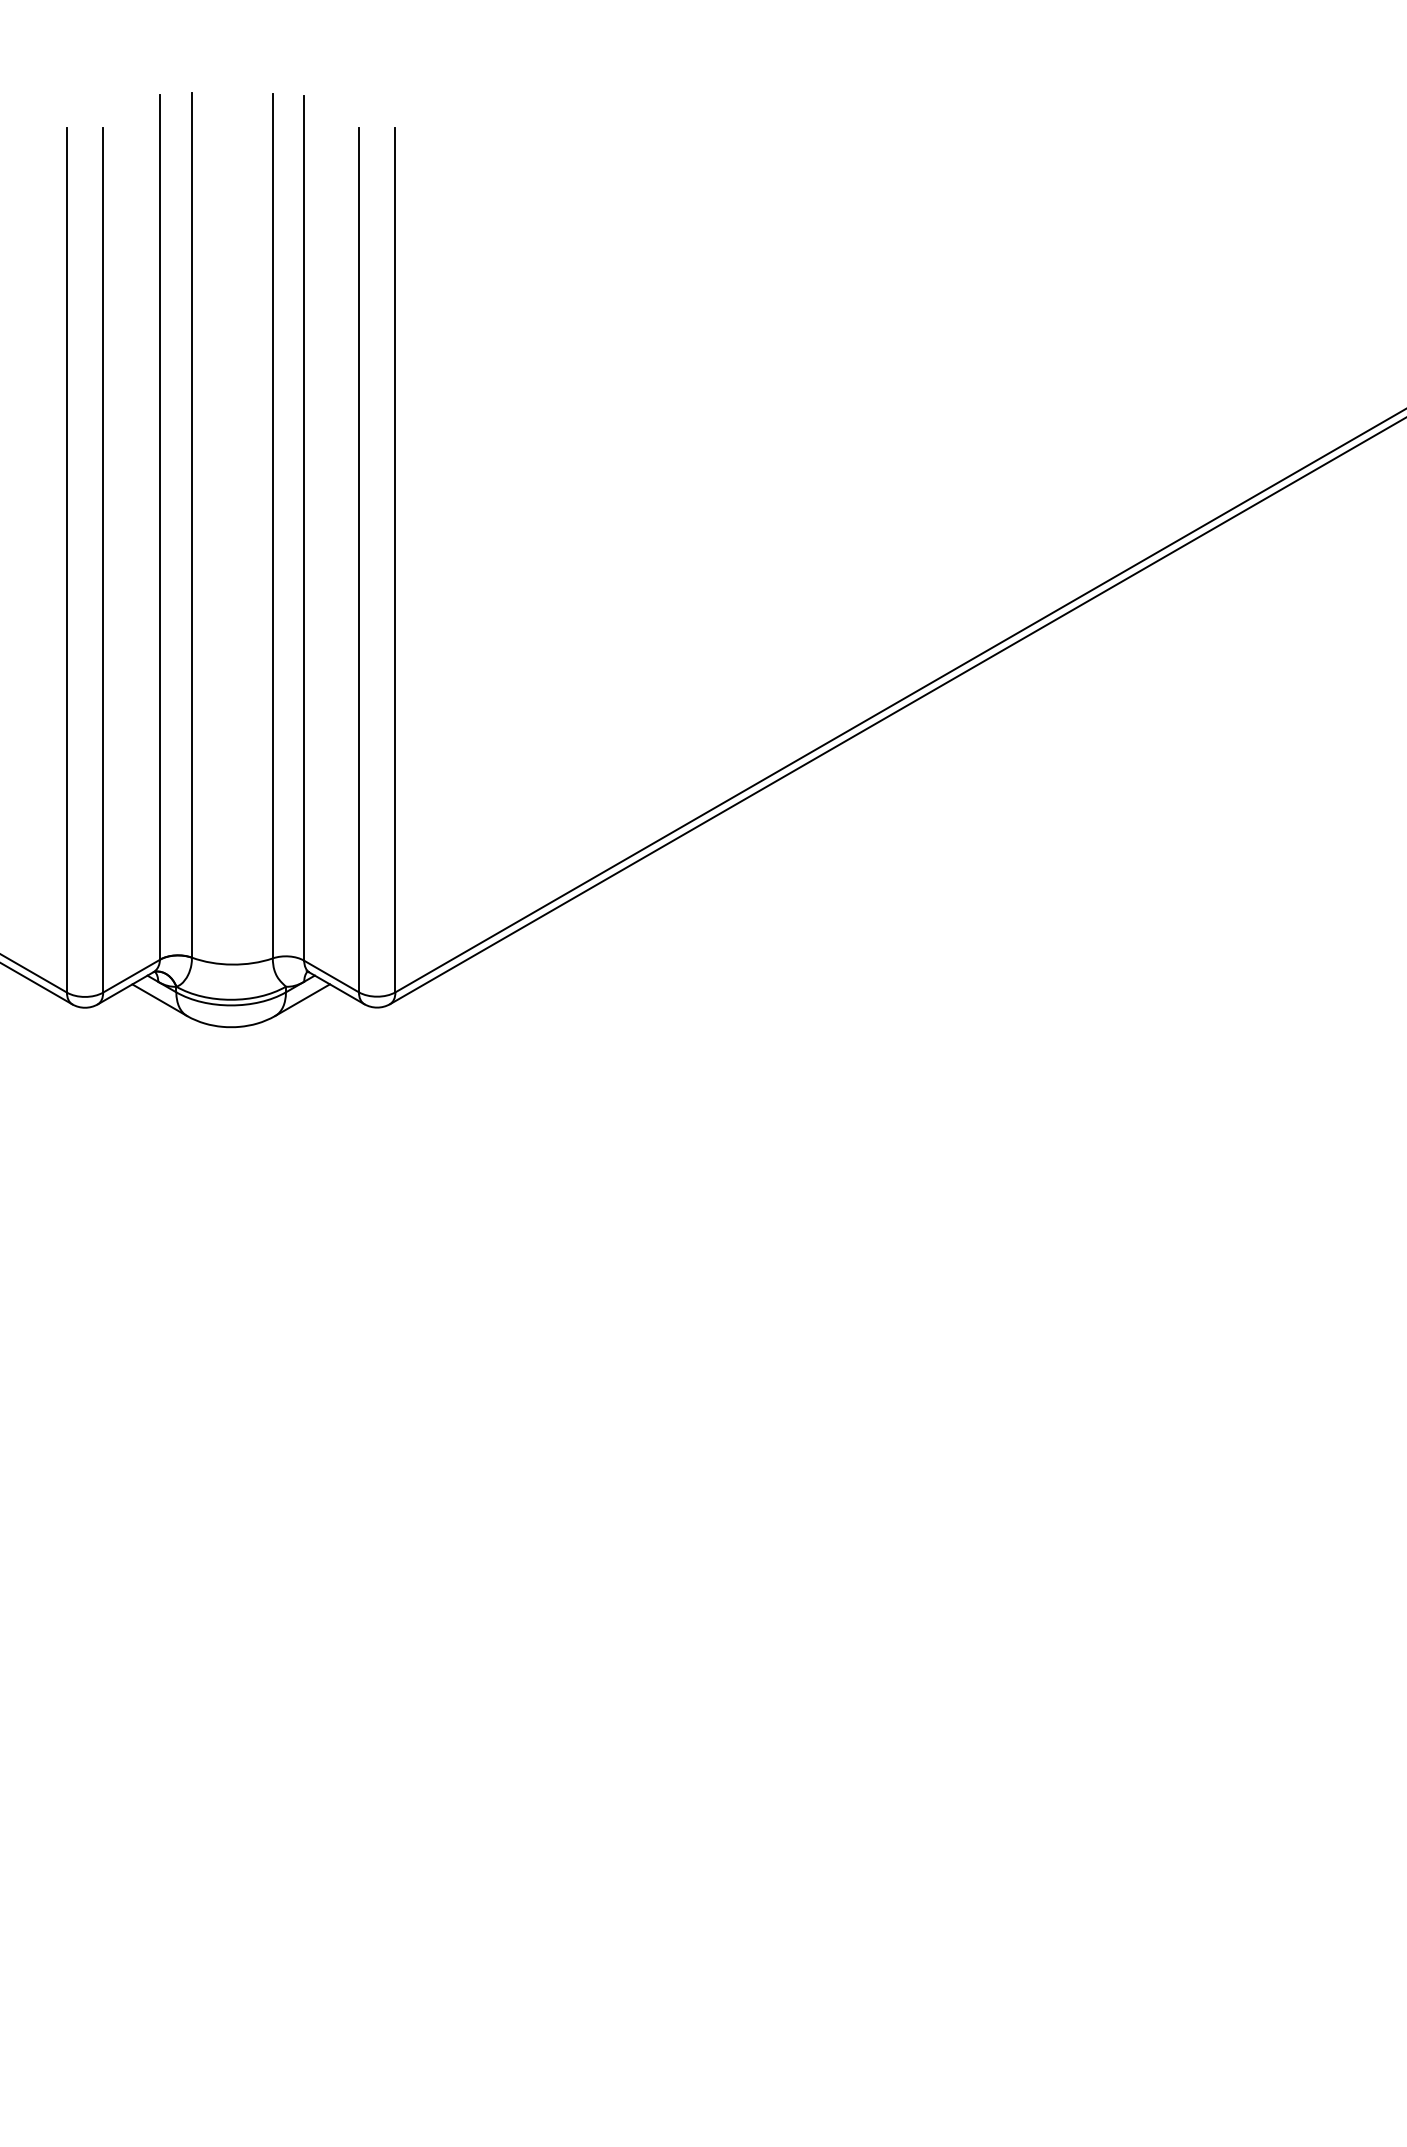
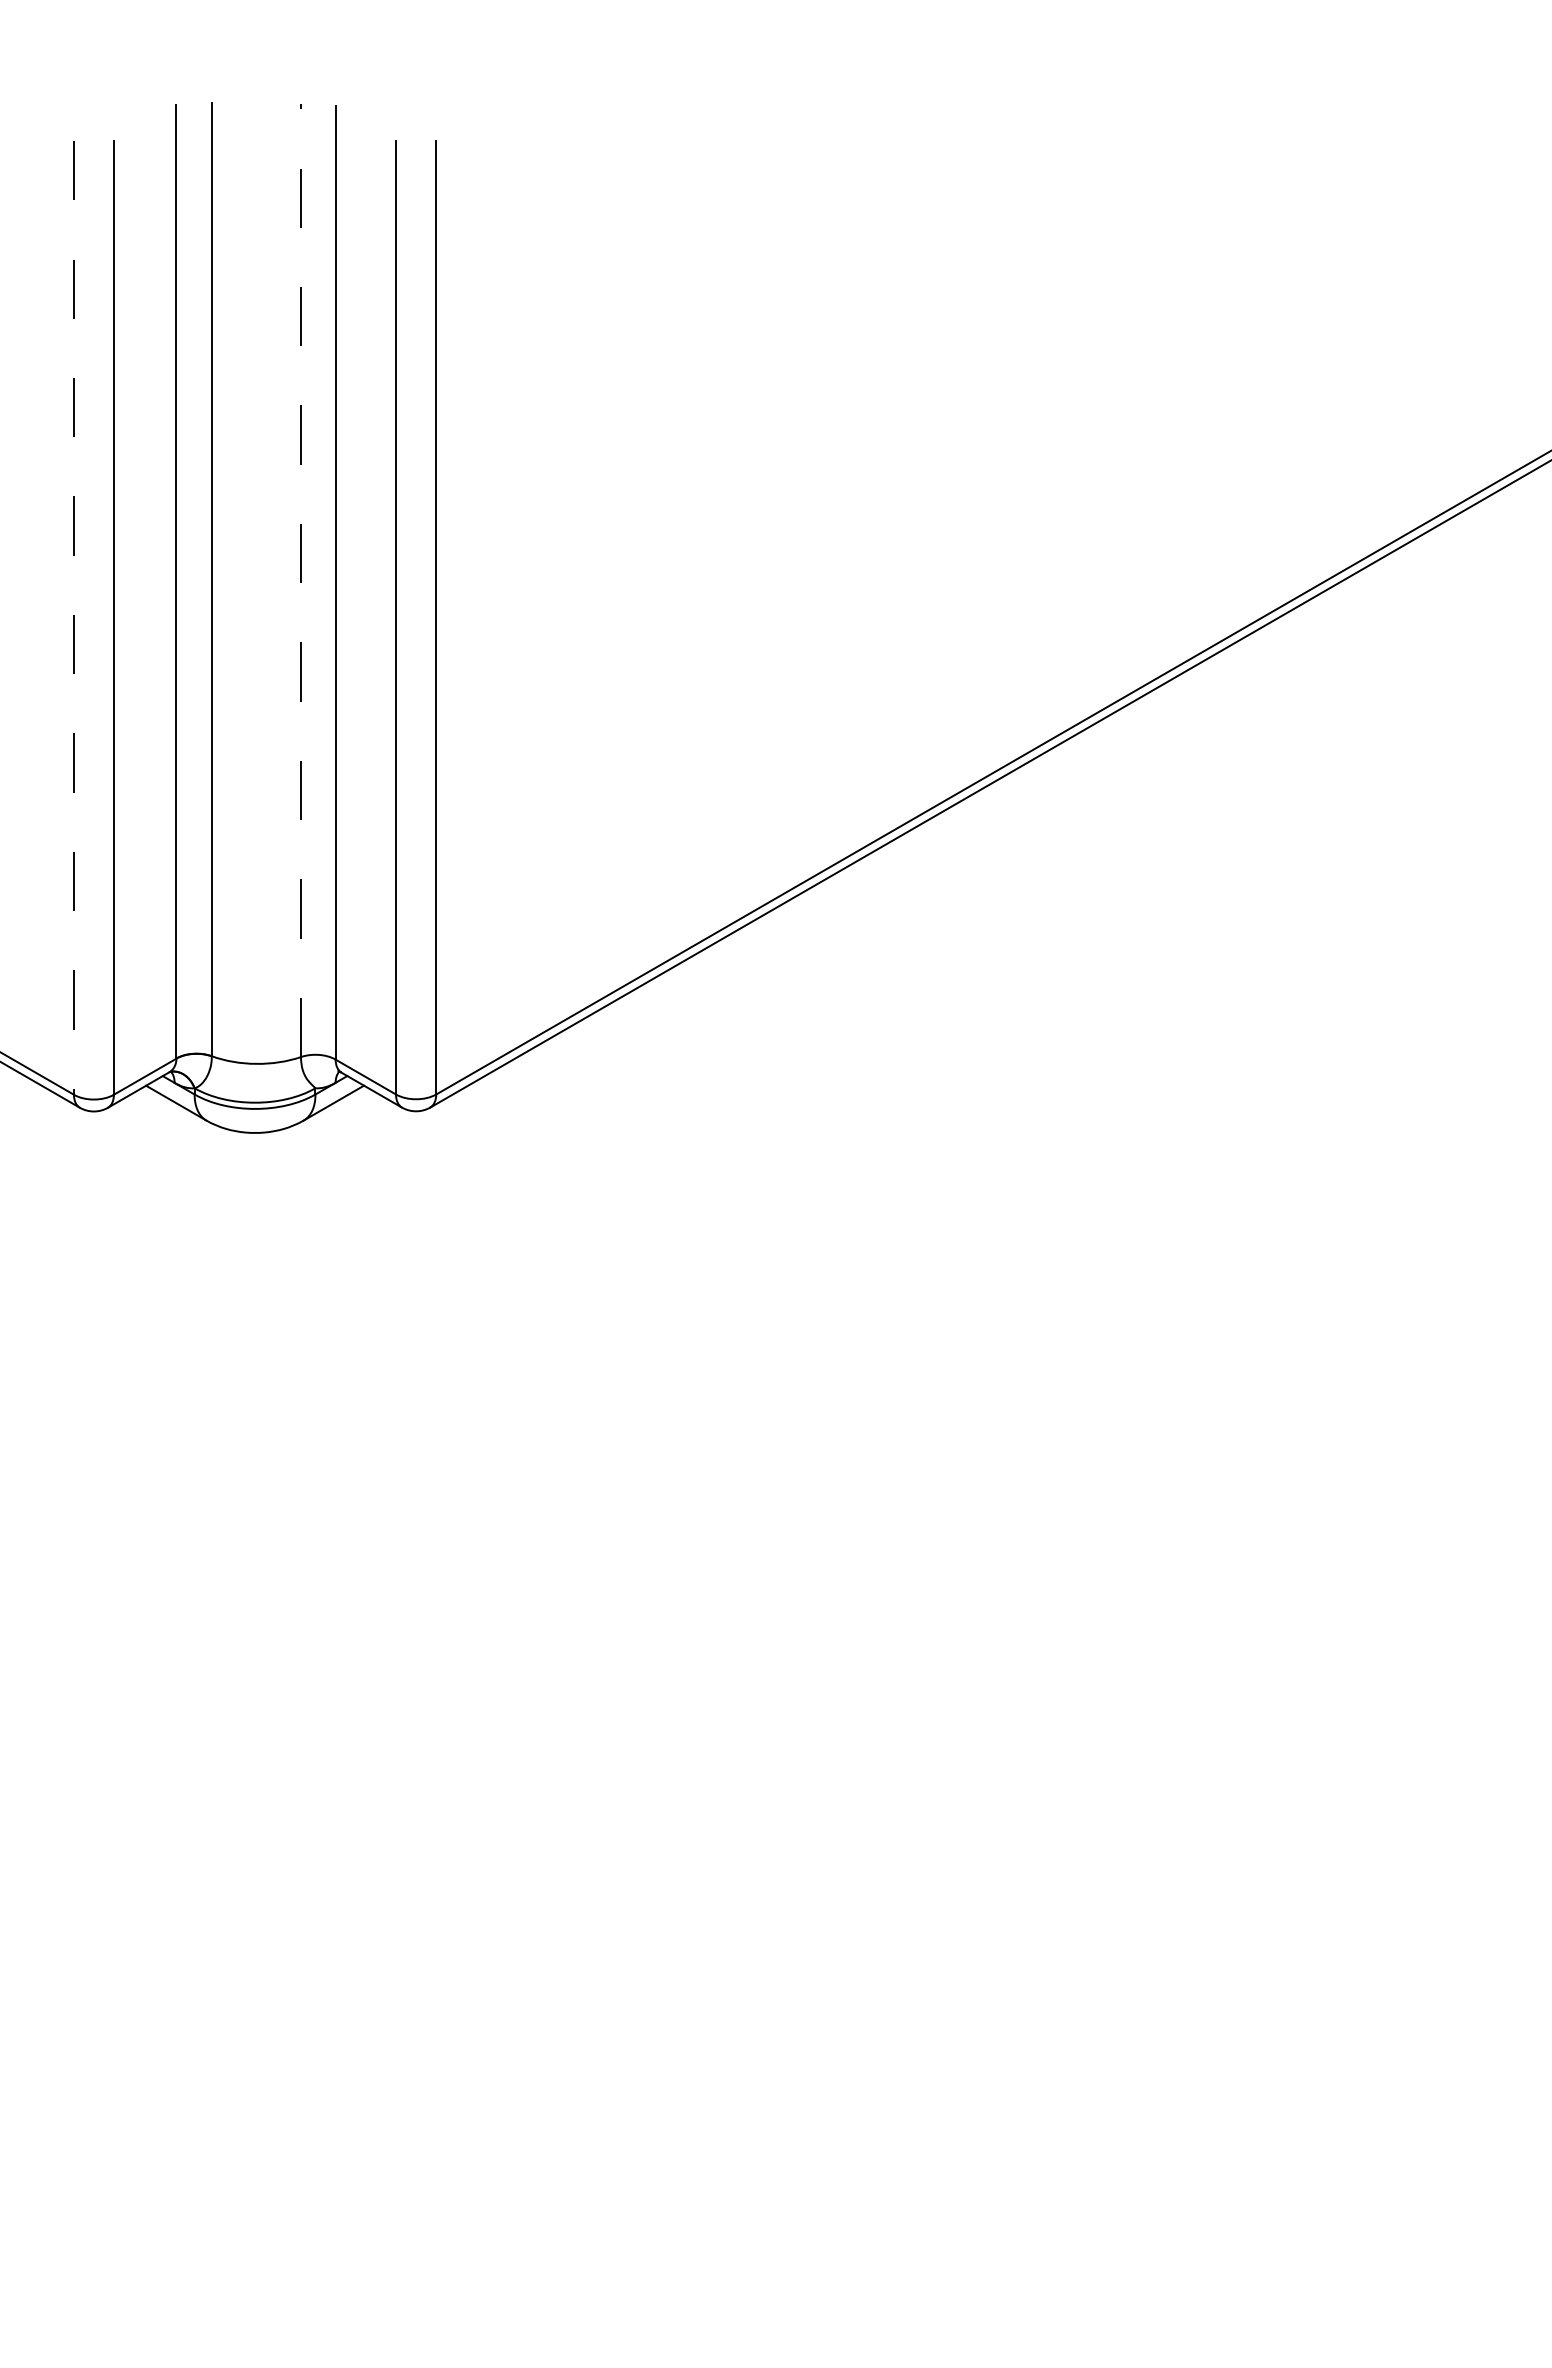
line: (273, 526) -> (301, 580), solid -> dashed
line: (66, 559) -> (73, 617), solid -> dashed

